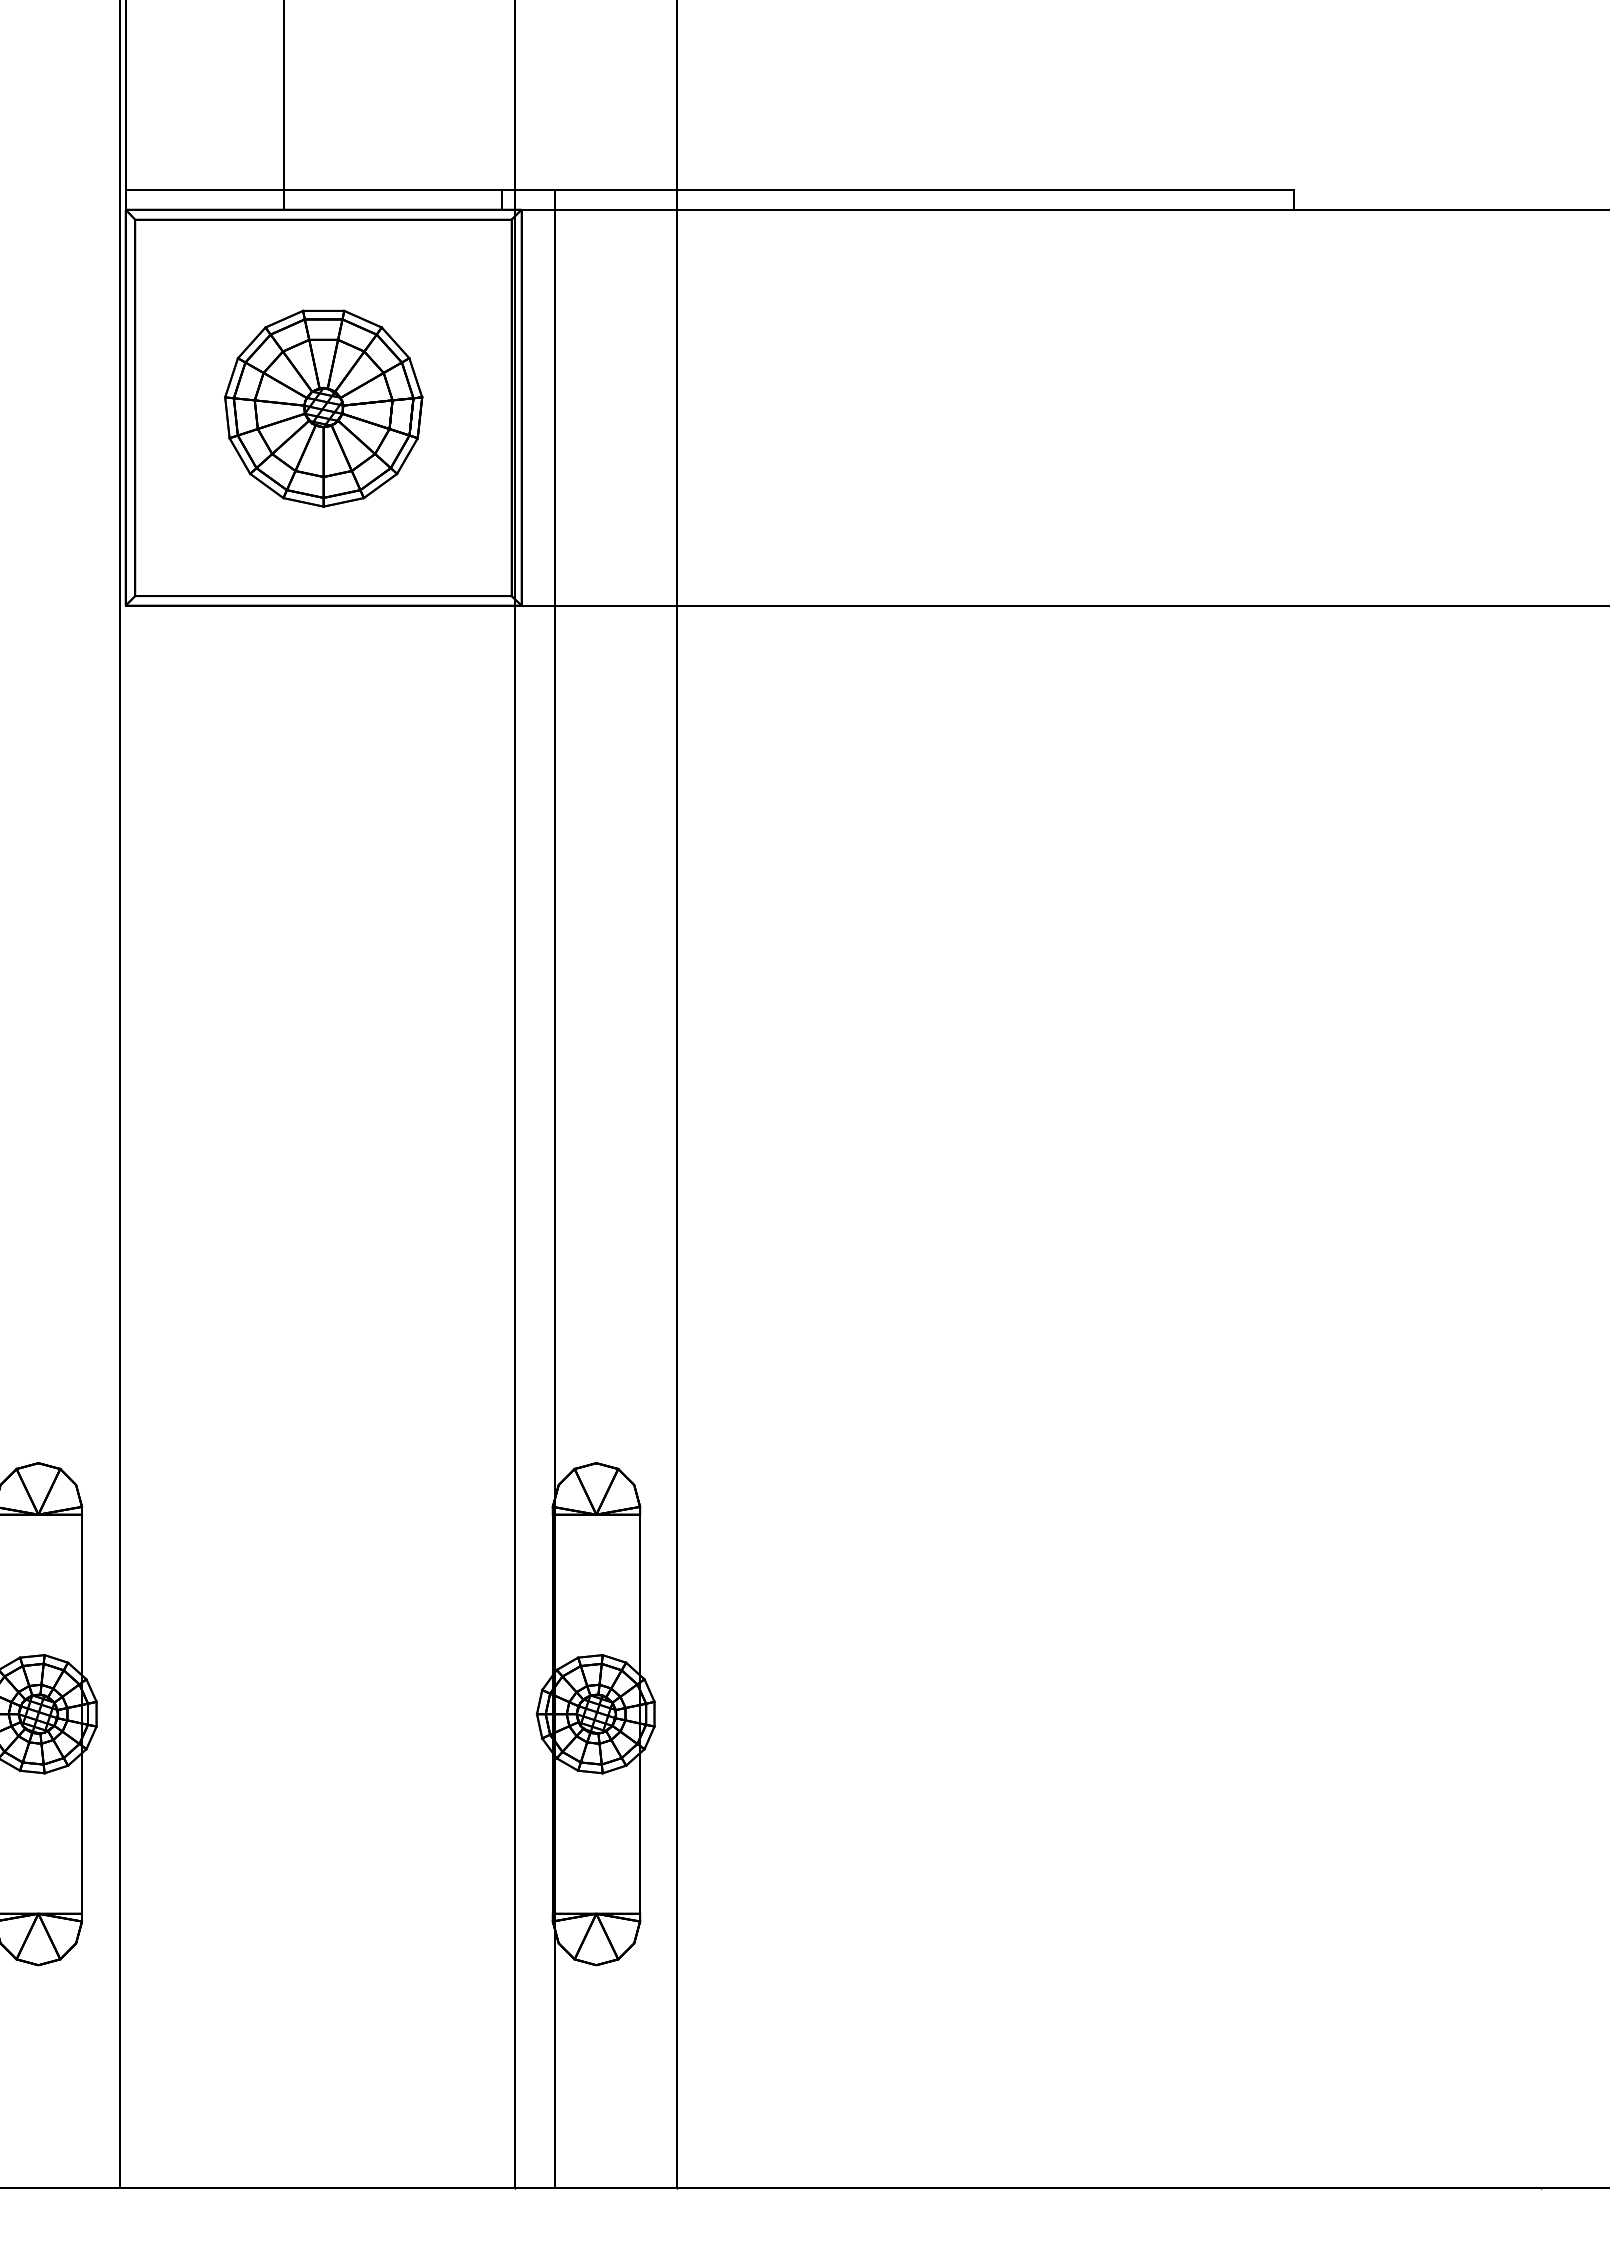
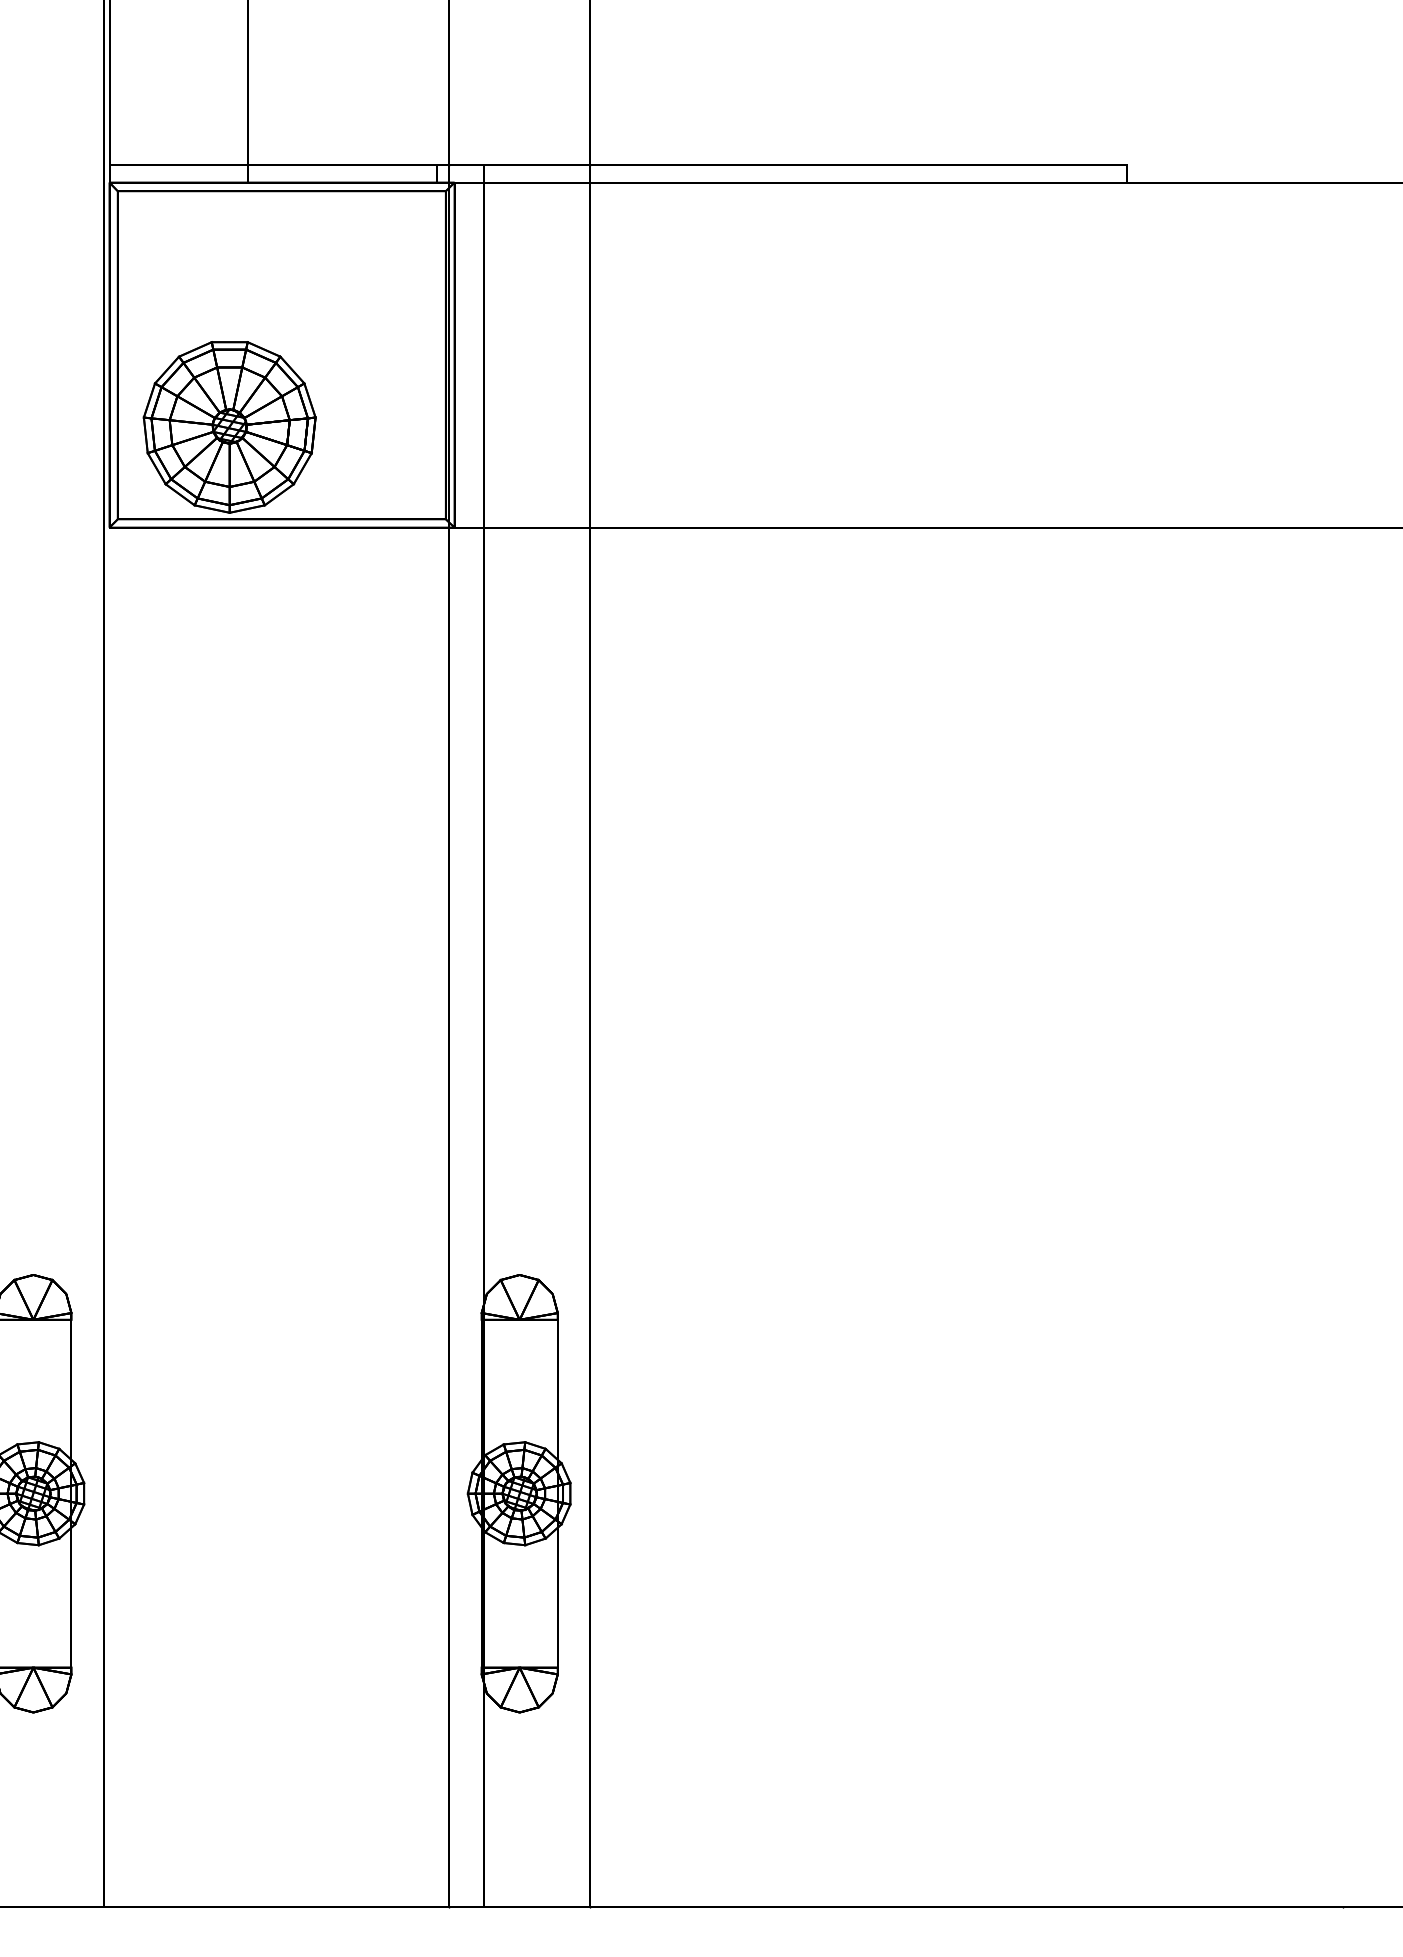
part: (323, 408) -> (229, 427), moved

